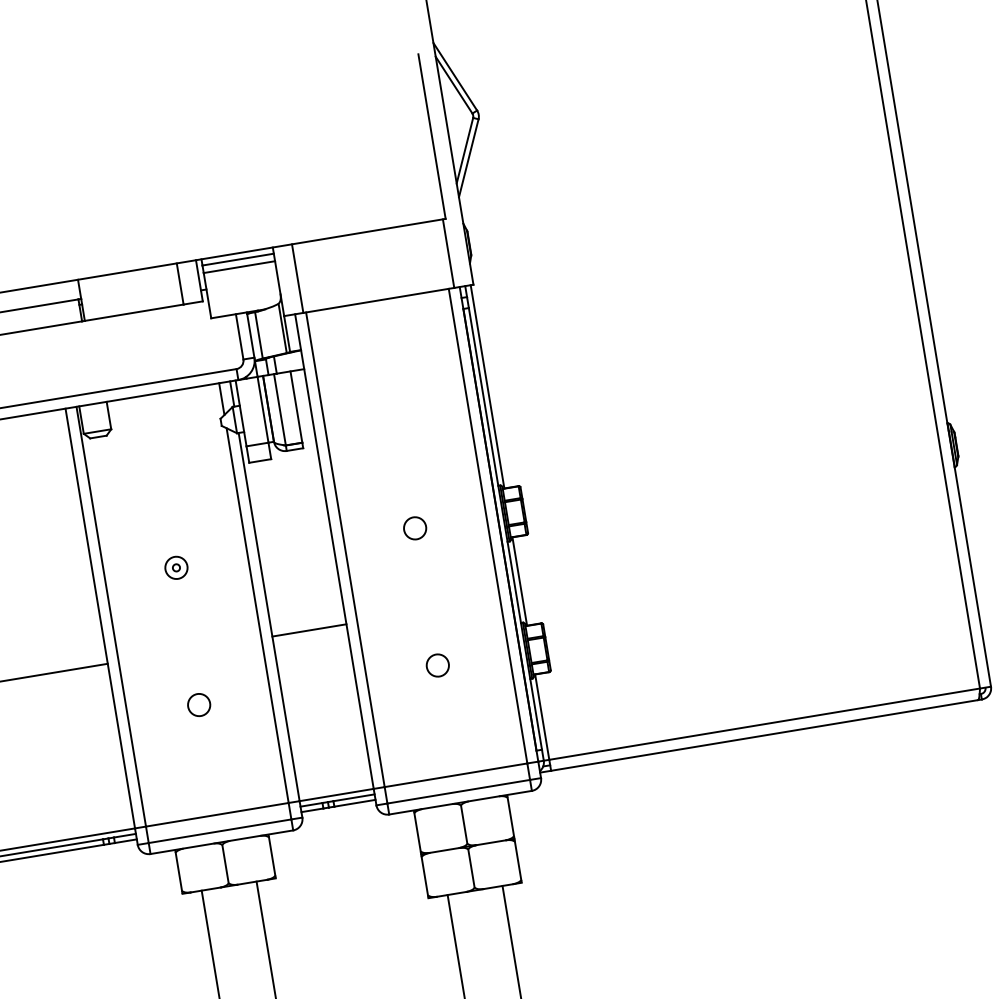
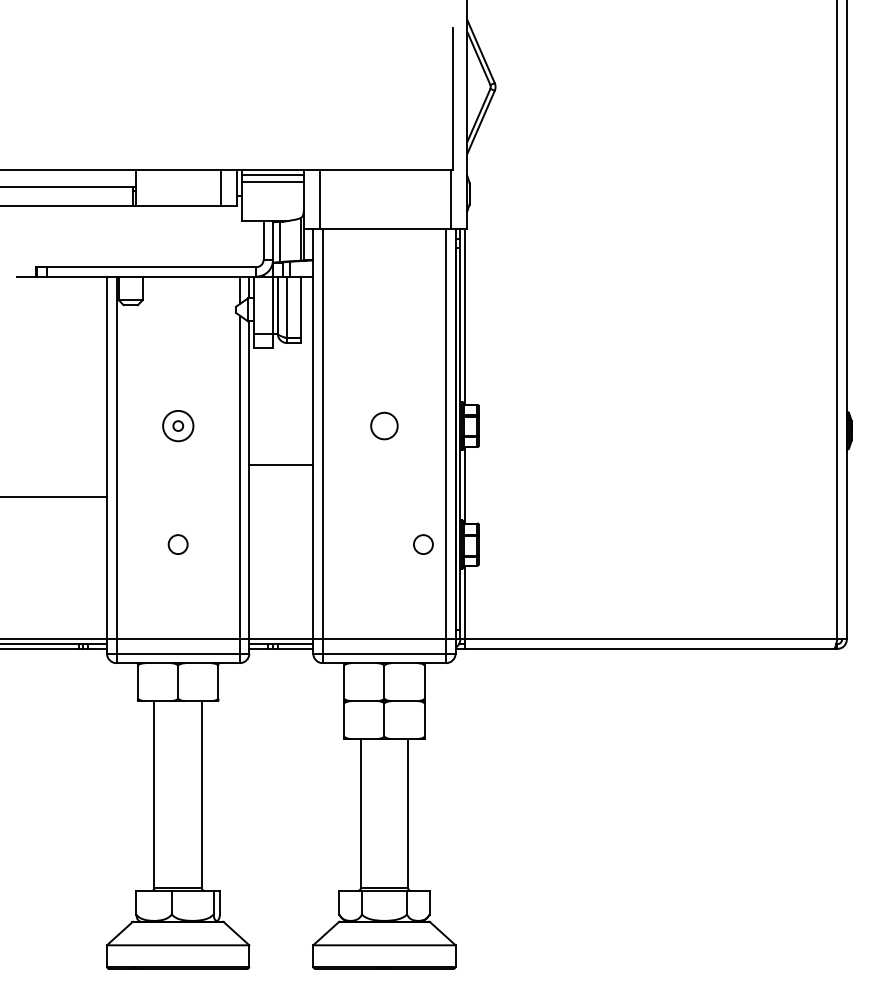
circle: (415, 527) -> (384, 425), size x1.4
part: (175, 567) -> (177, 425), size x1.6
line: (309, 630) -> (281, 465), moved
circle: (437, 665) -> (423, 544), moved

